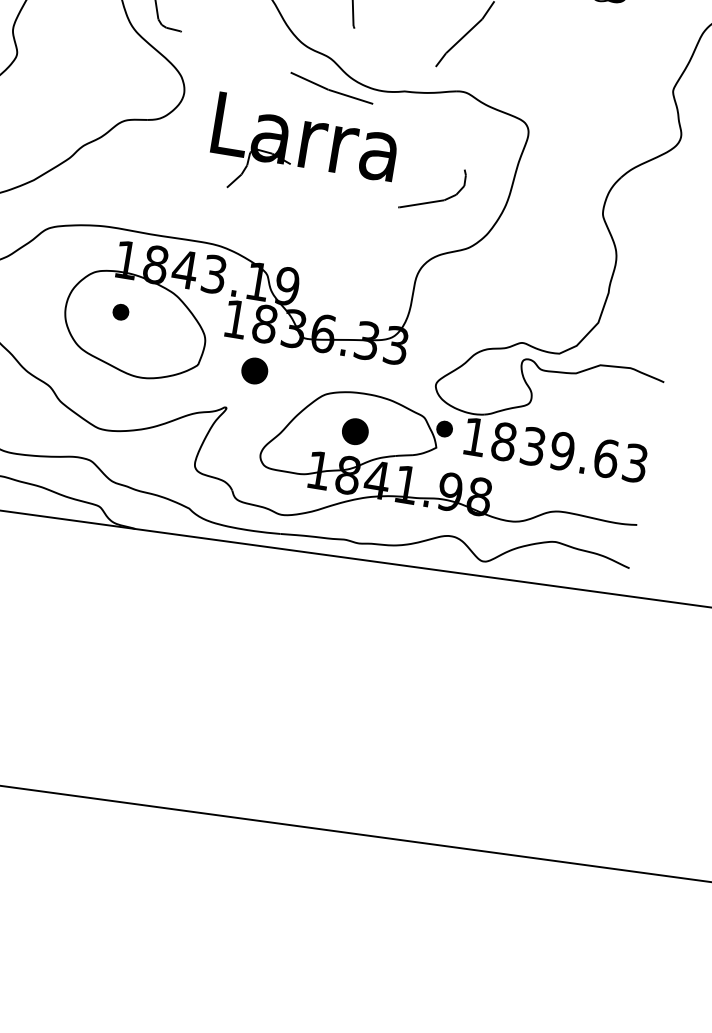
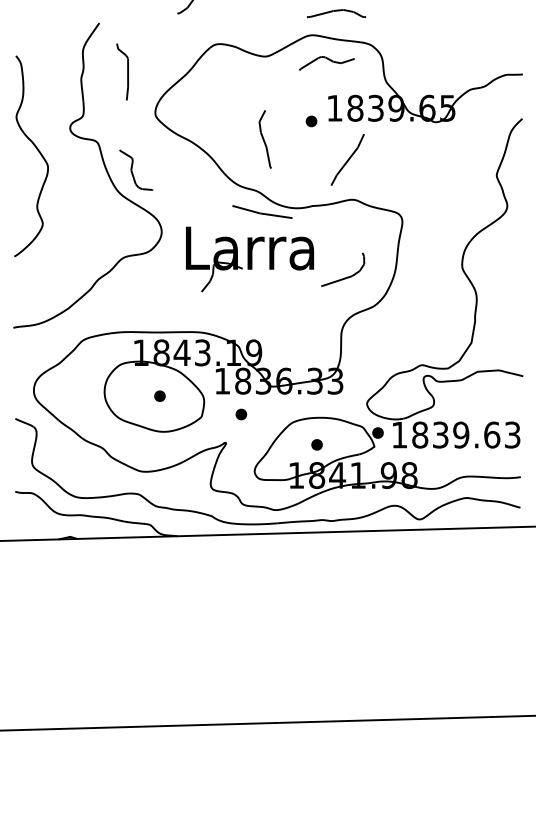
part: (120, 311) -> (159, 395), moved
part: (255, 371) -> (241, 414), size x0.62
part: (354, 431) -> (316, 444), size x0.62

